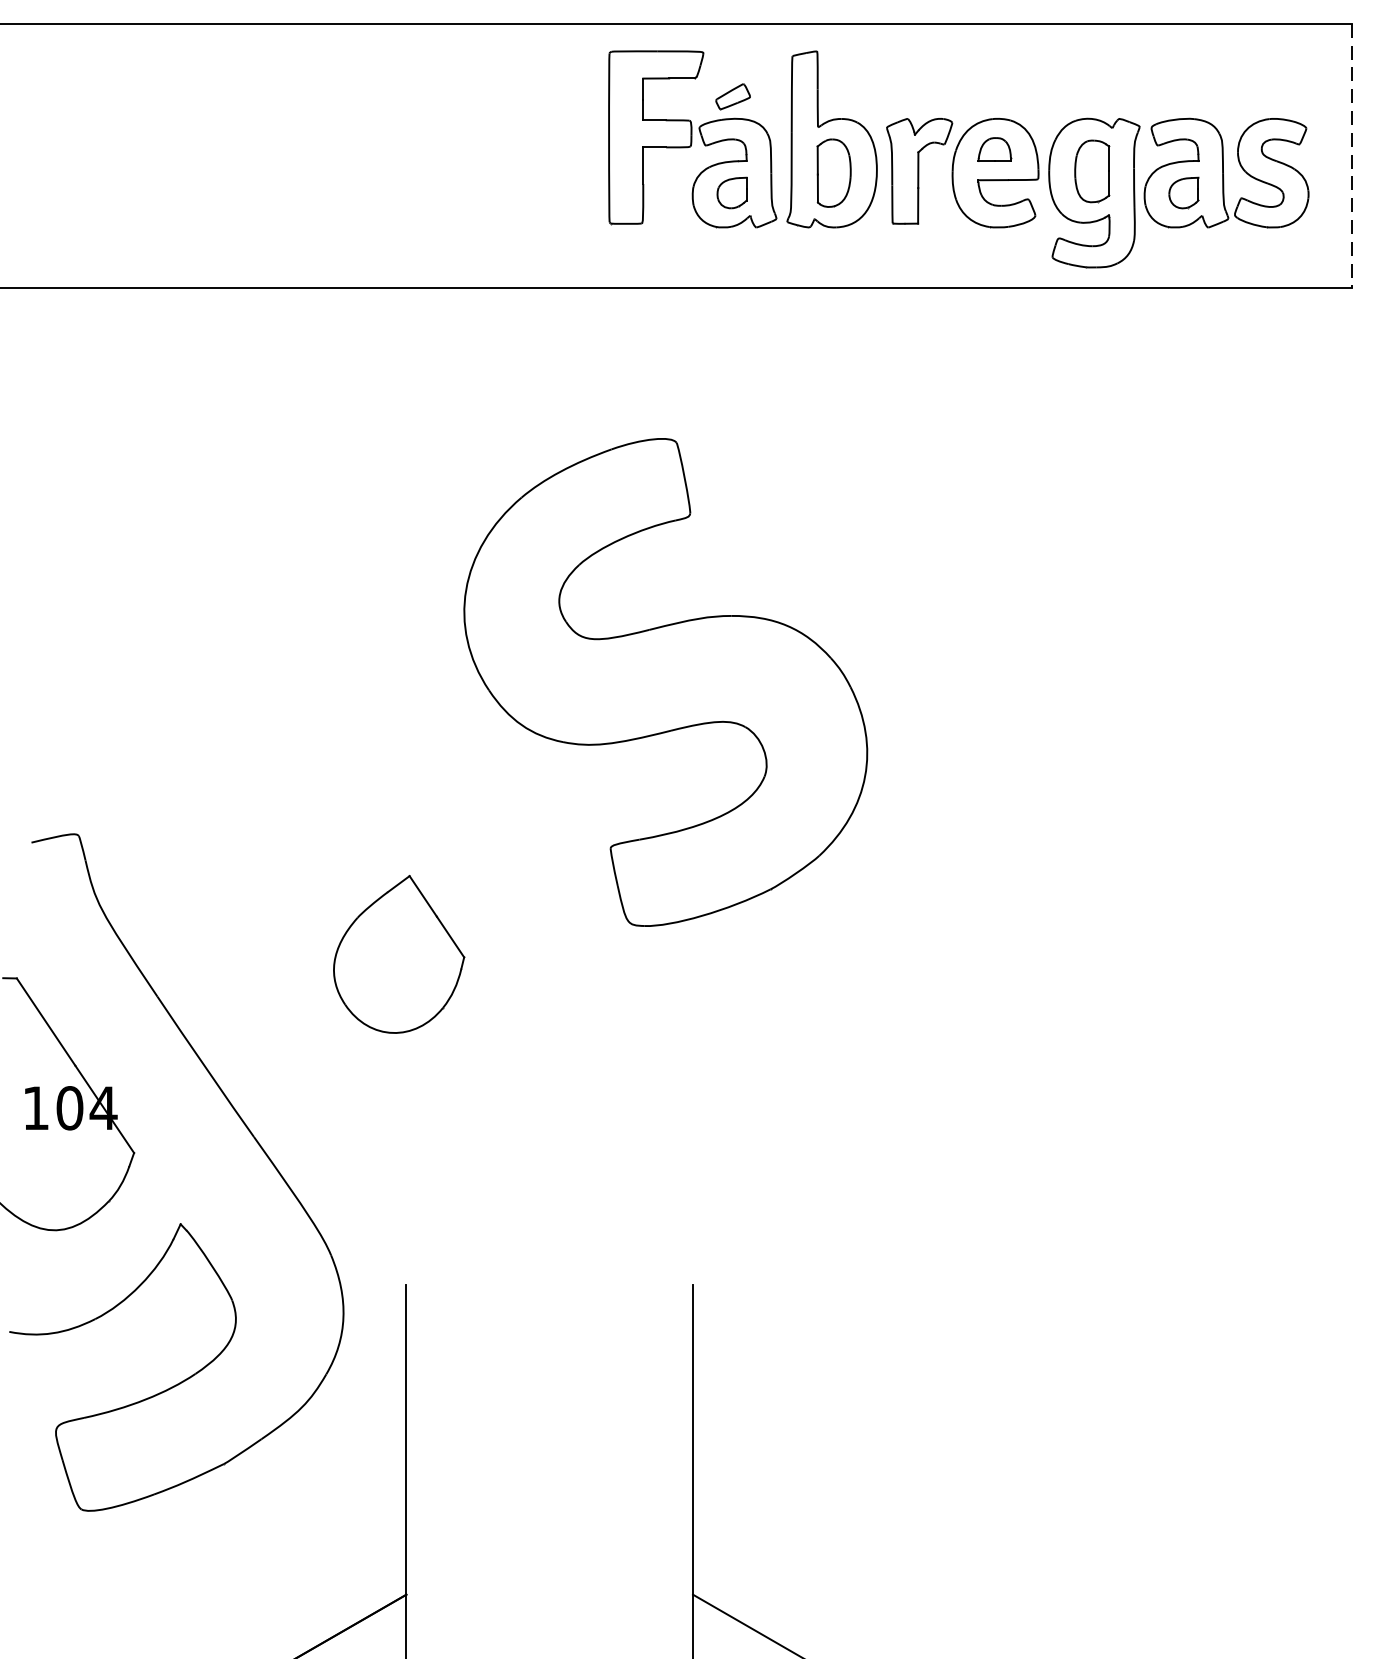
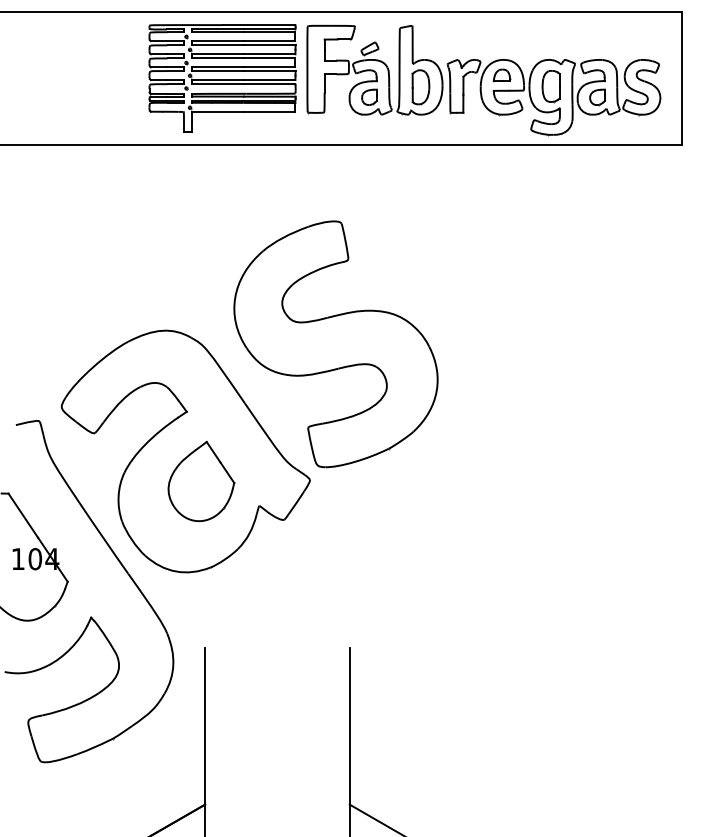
part: (440, 155) -> (222, 78), added
line: (1352, 155) -> (682, 78), dashed -> solid
part: (367, 894) -> (185, 451), added

